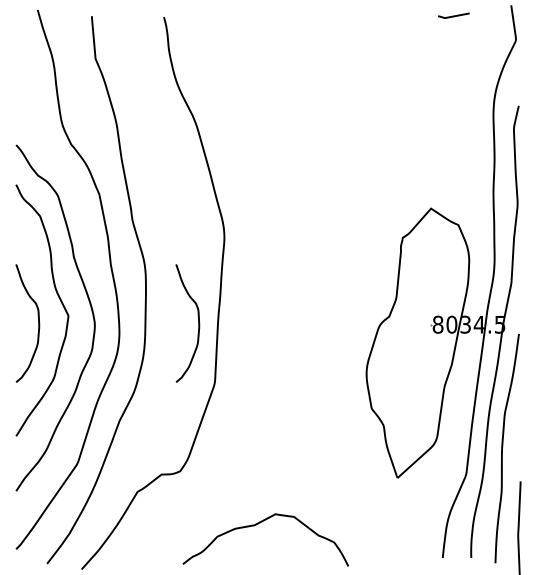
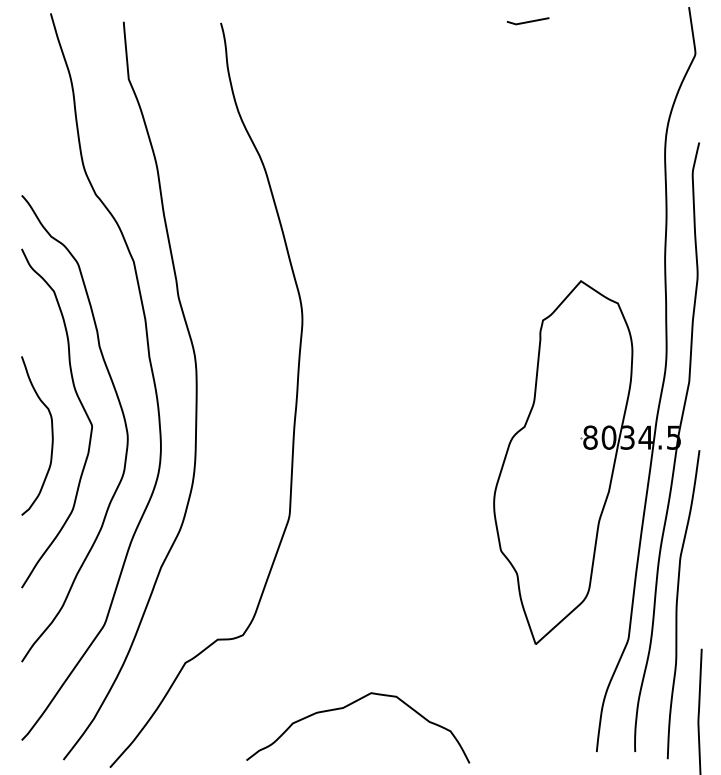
line: (453, 15) -> (527, 20), moved
curve: (198, 323) -> (267, 436), removed

